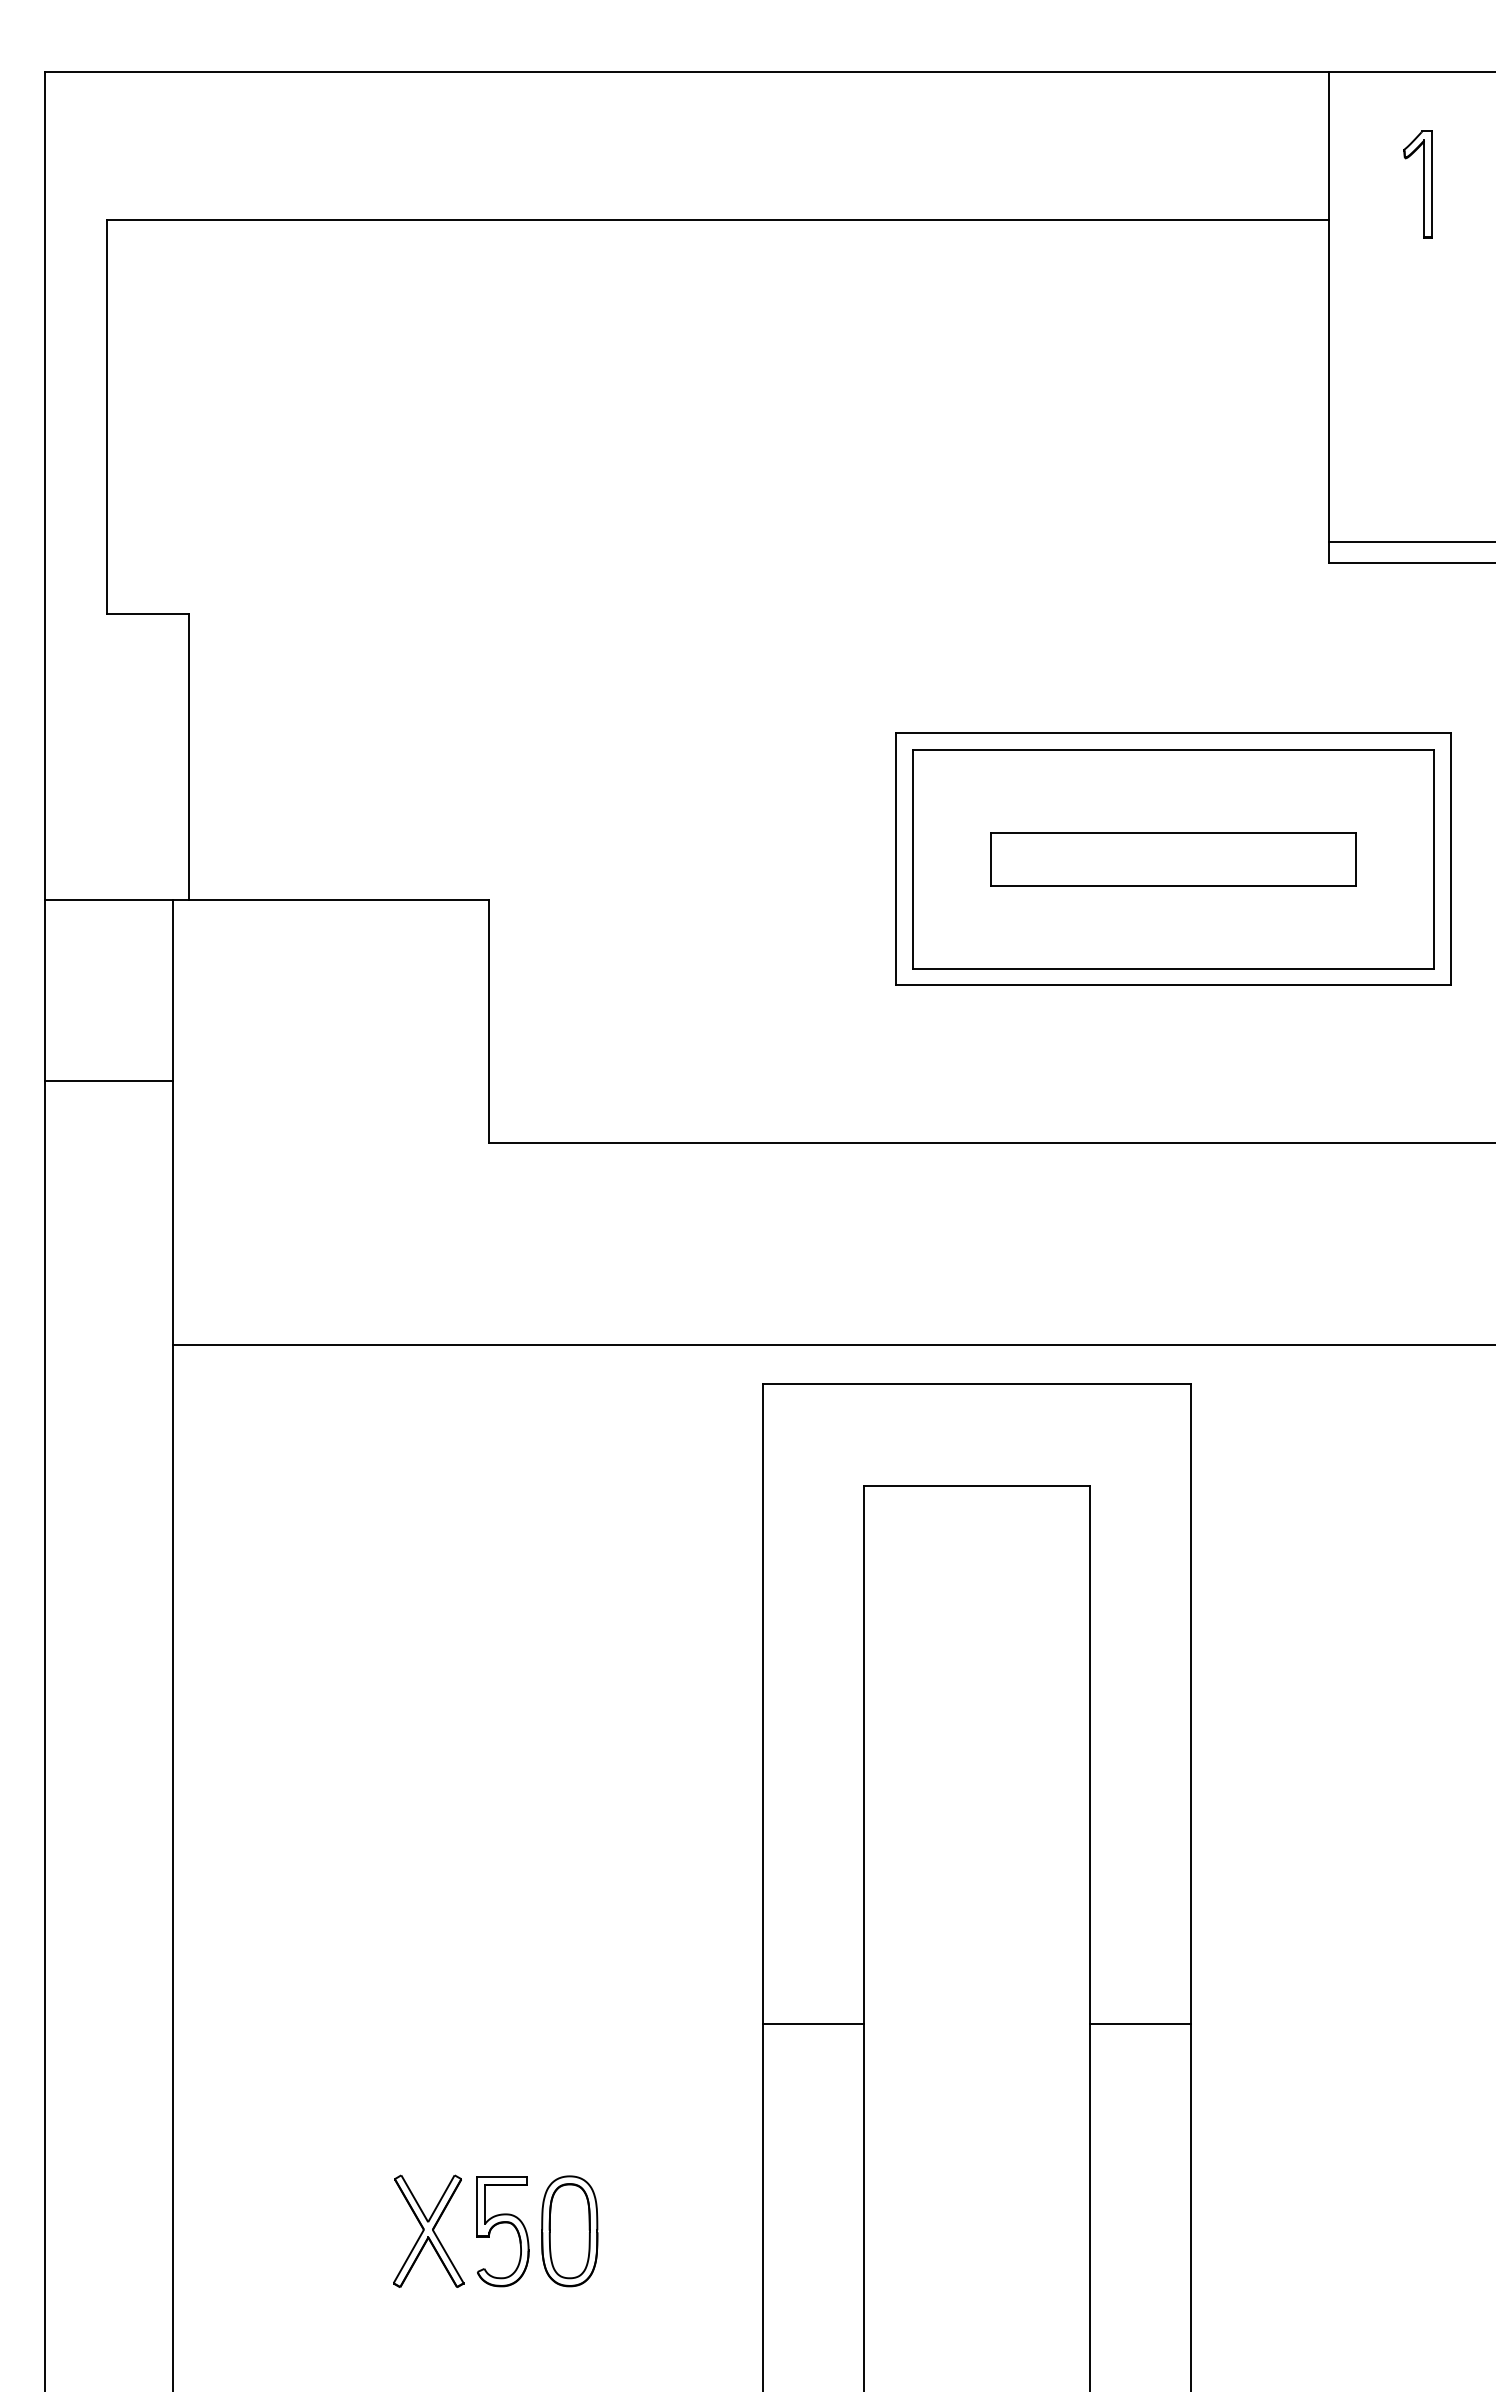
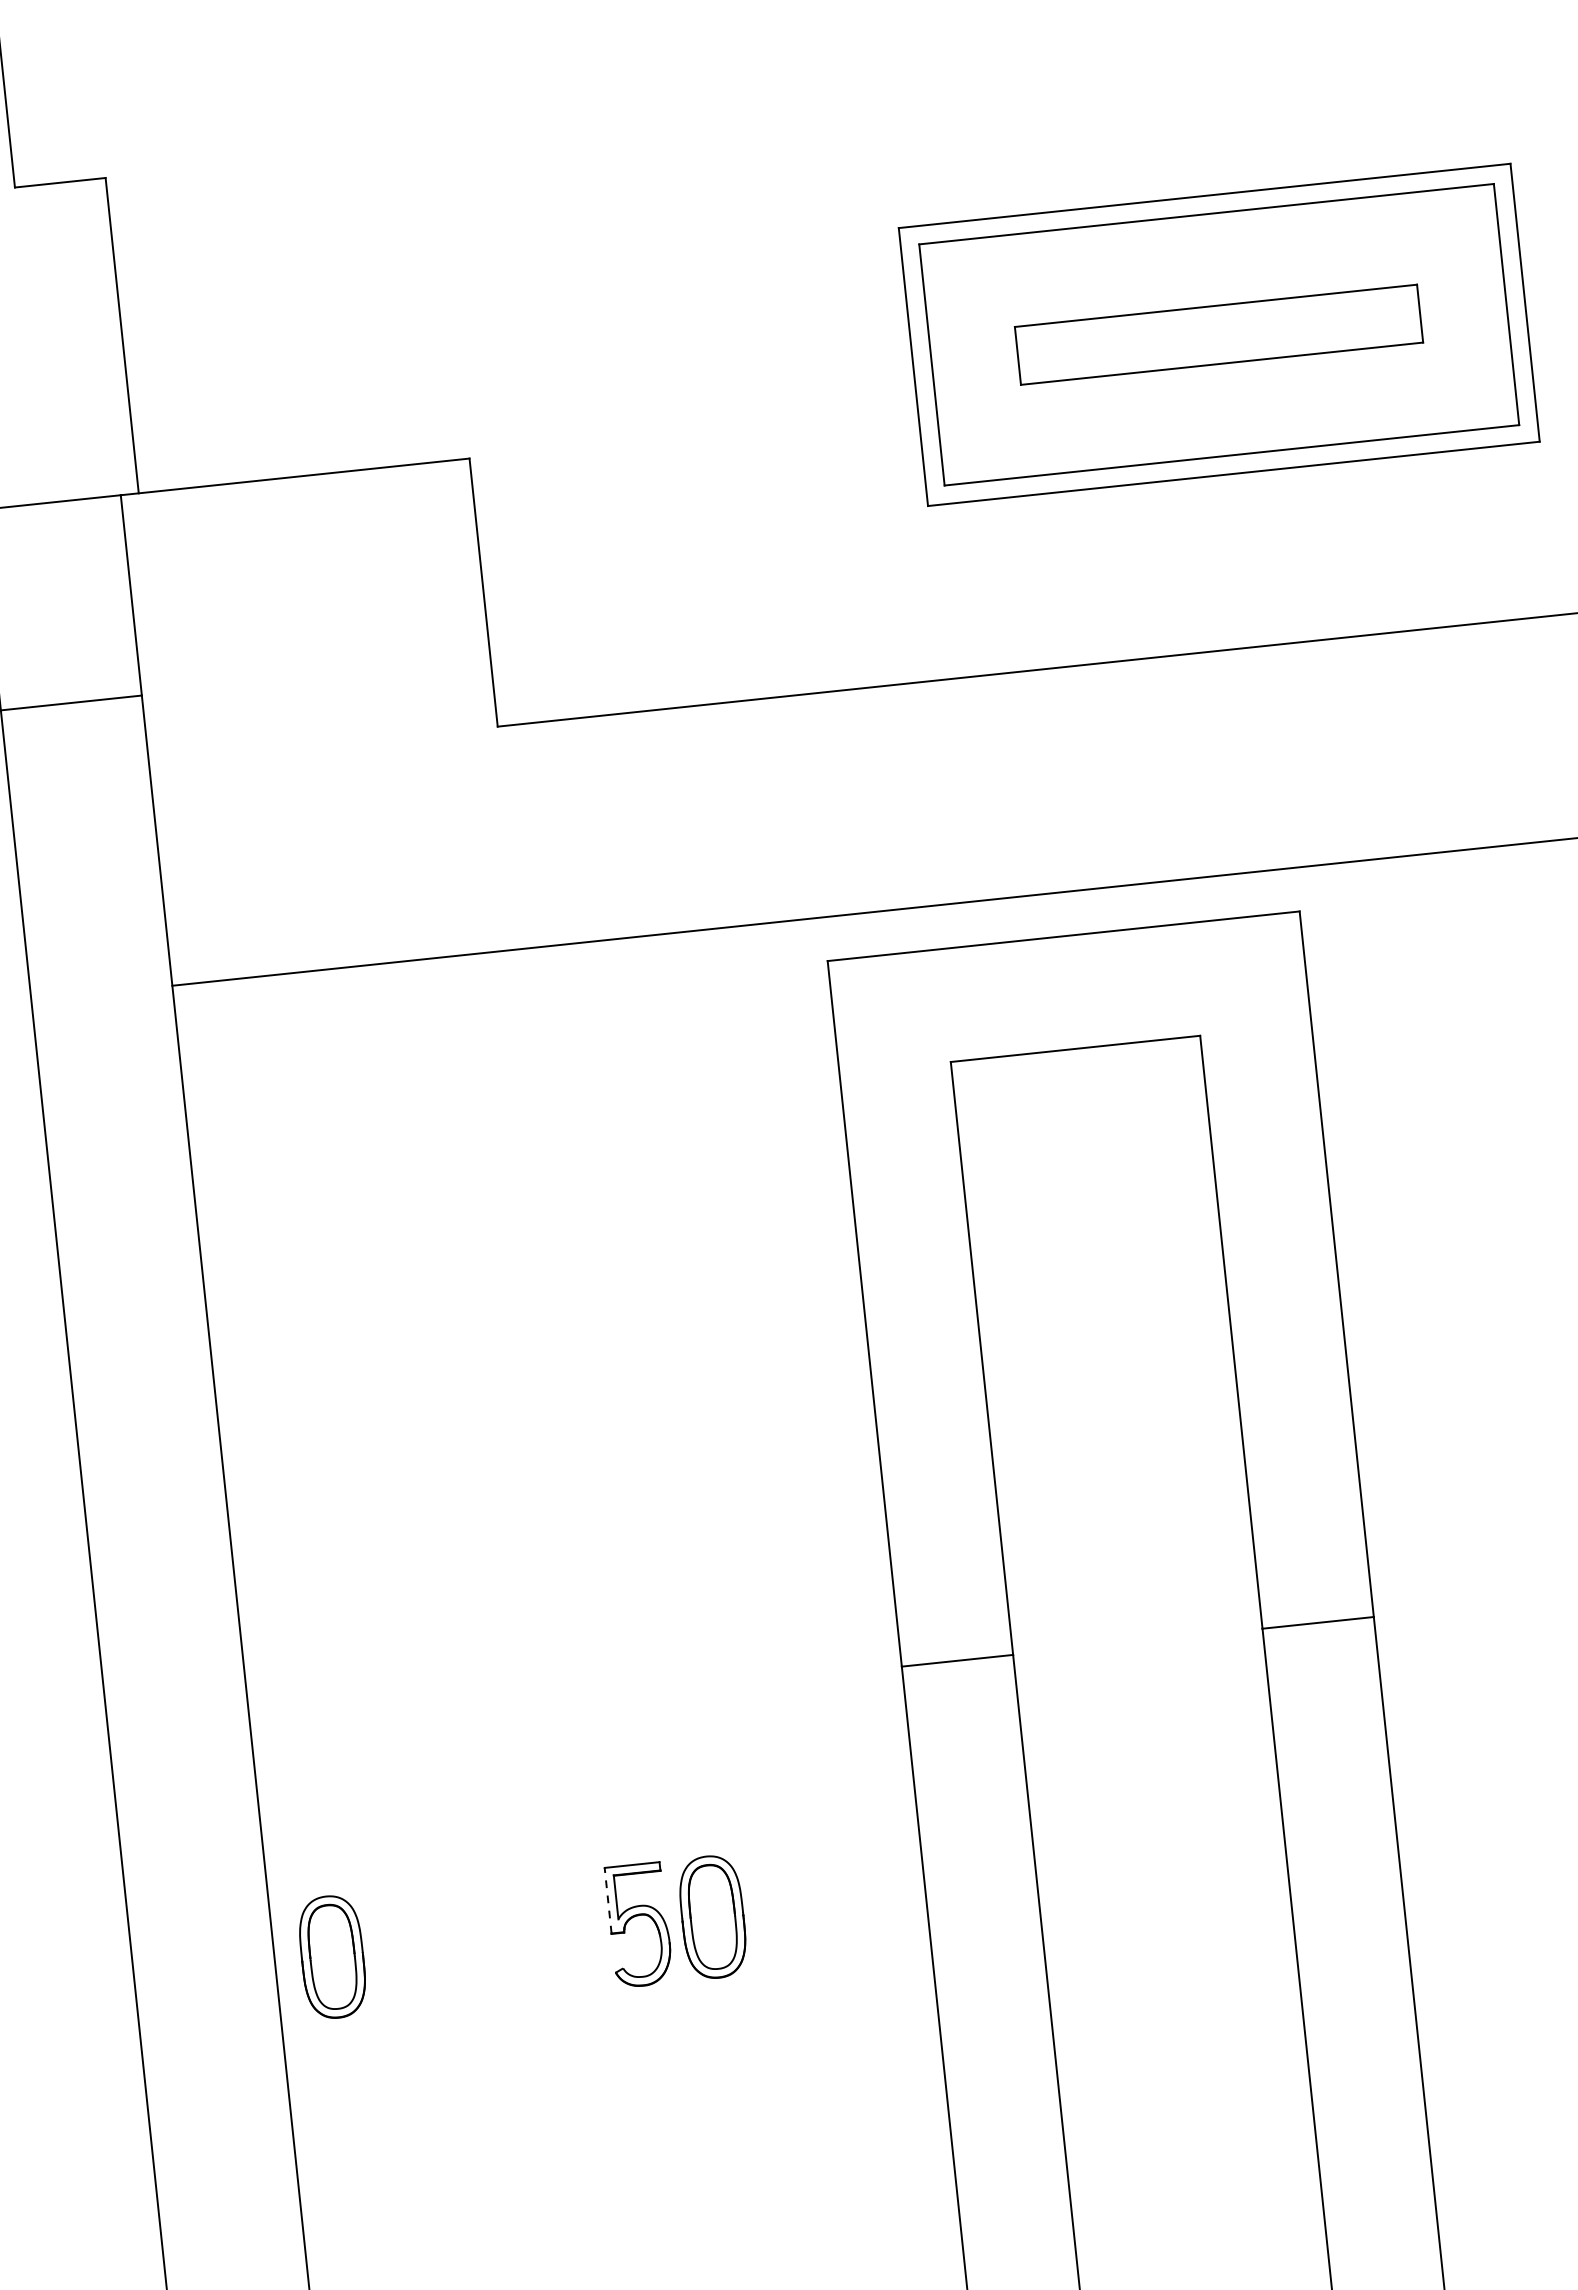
line: (477, 2206) -> (608, 1900), solid -> dashed
part: (428, 2230) -> (557, 1932), removed
part: (224, 2231) -> (332, 1957), added

